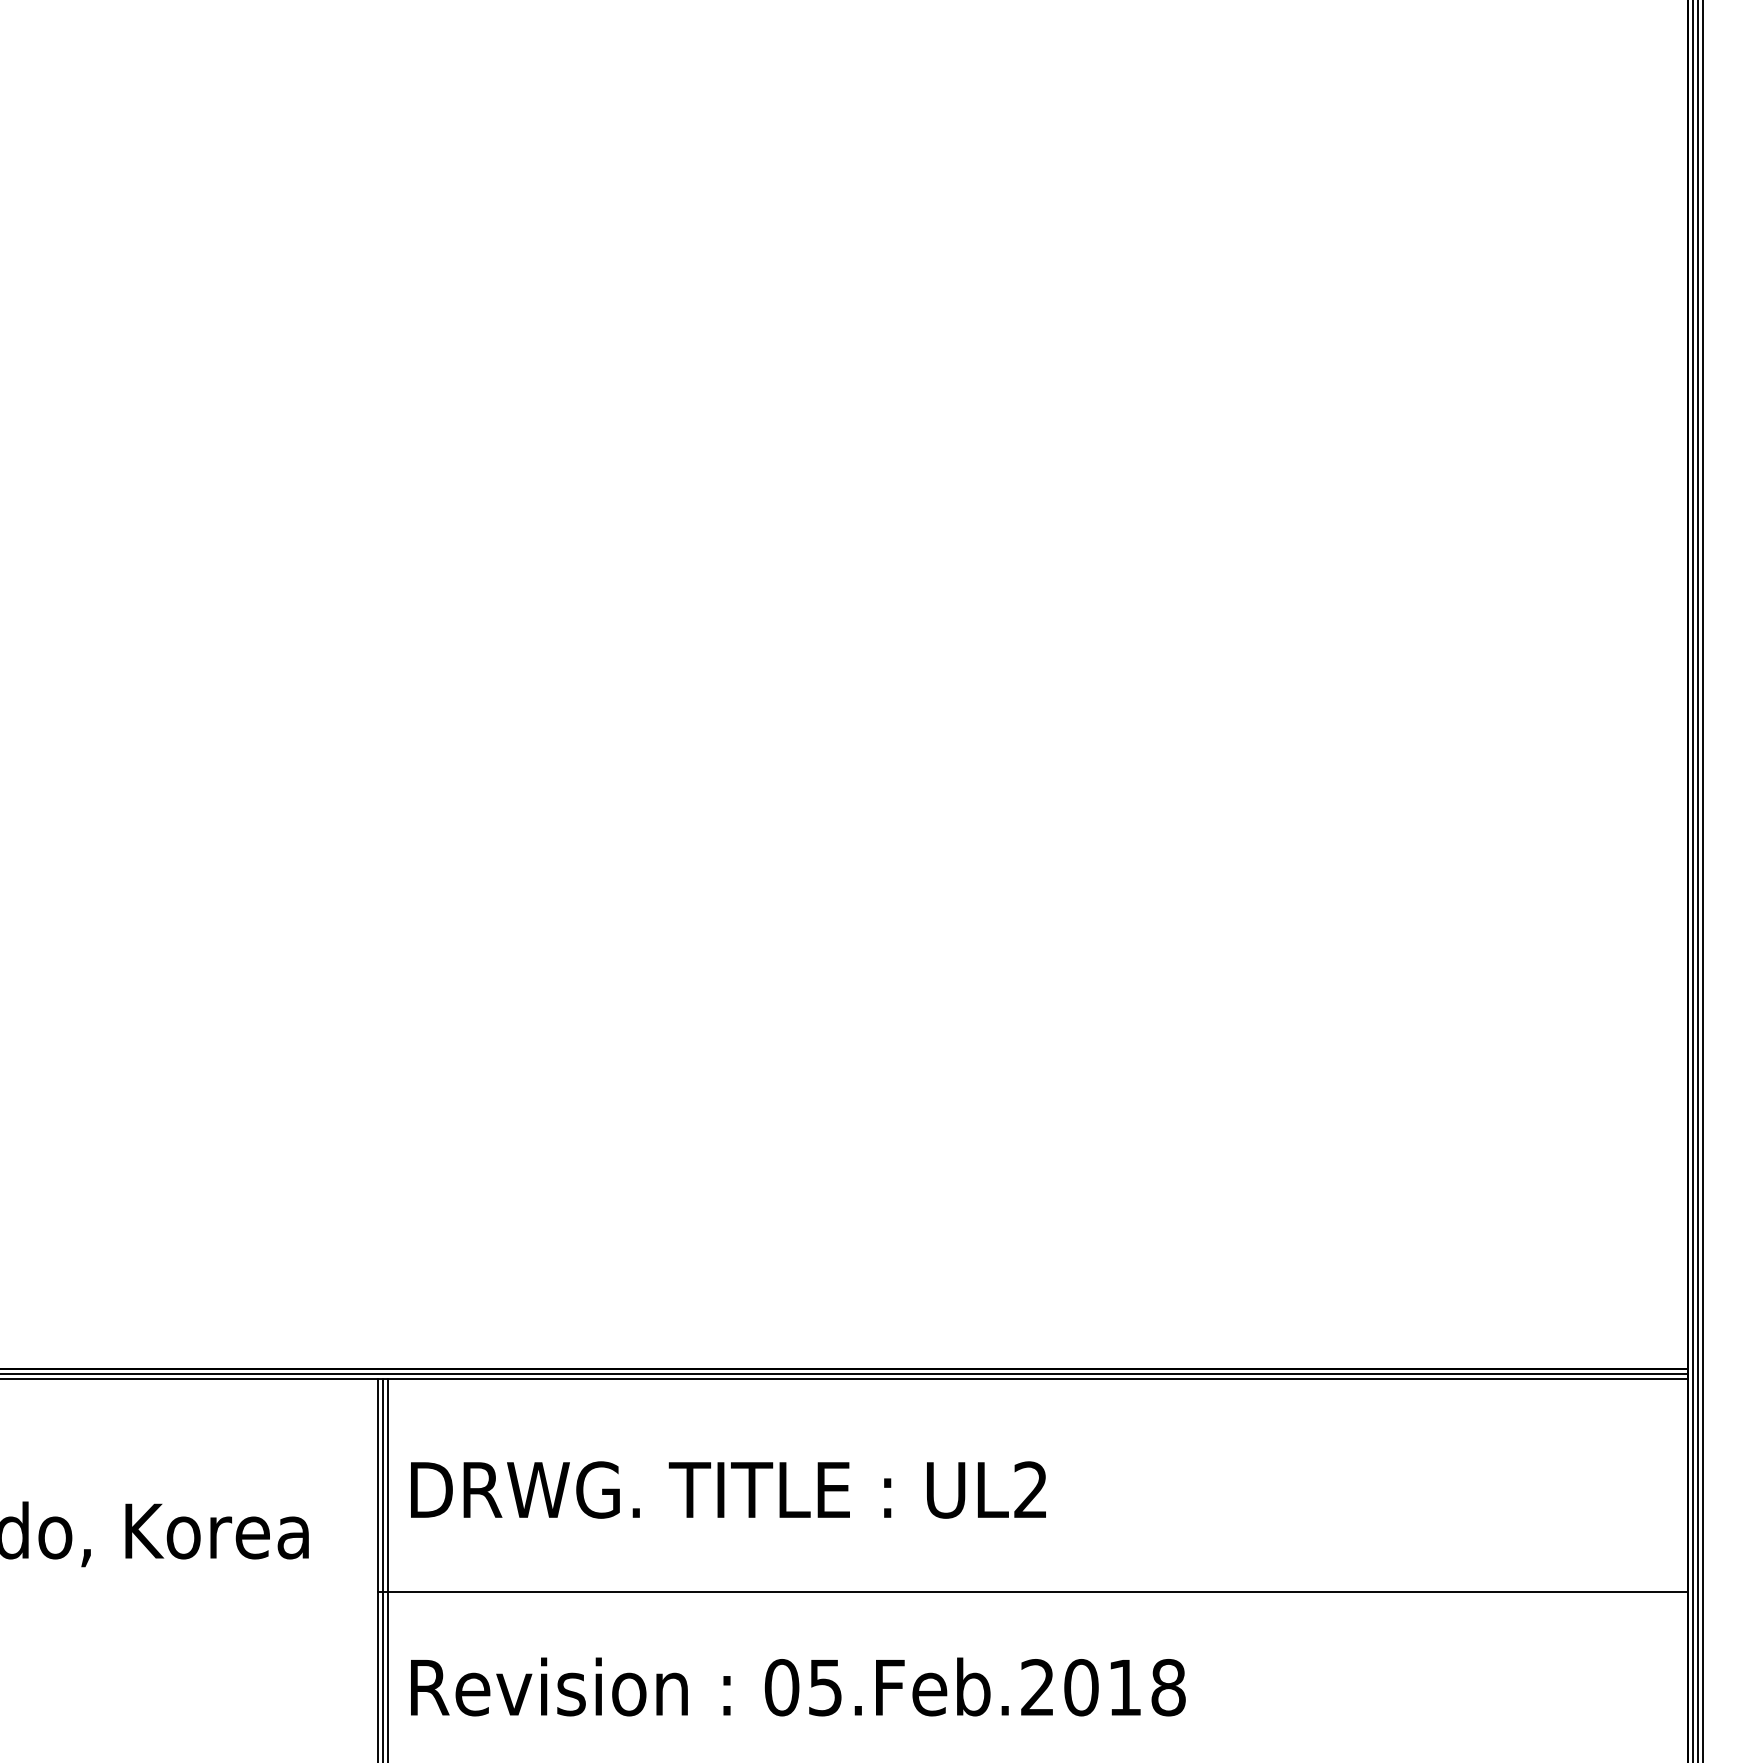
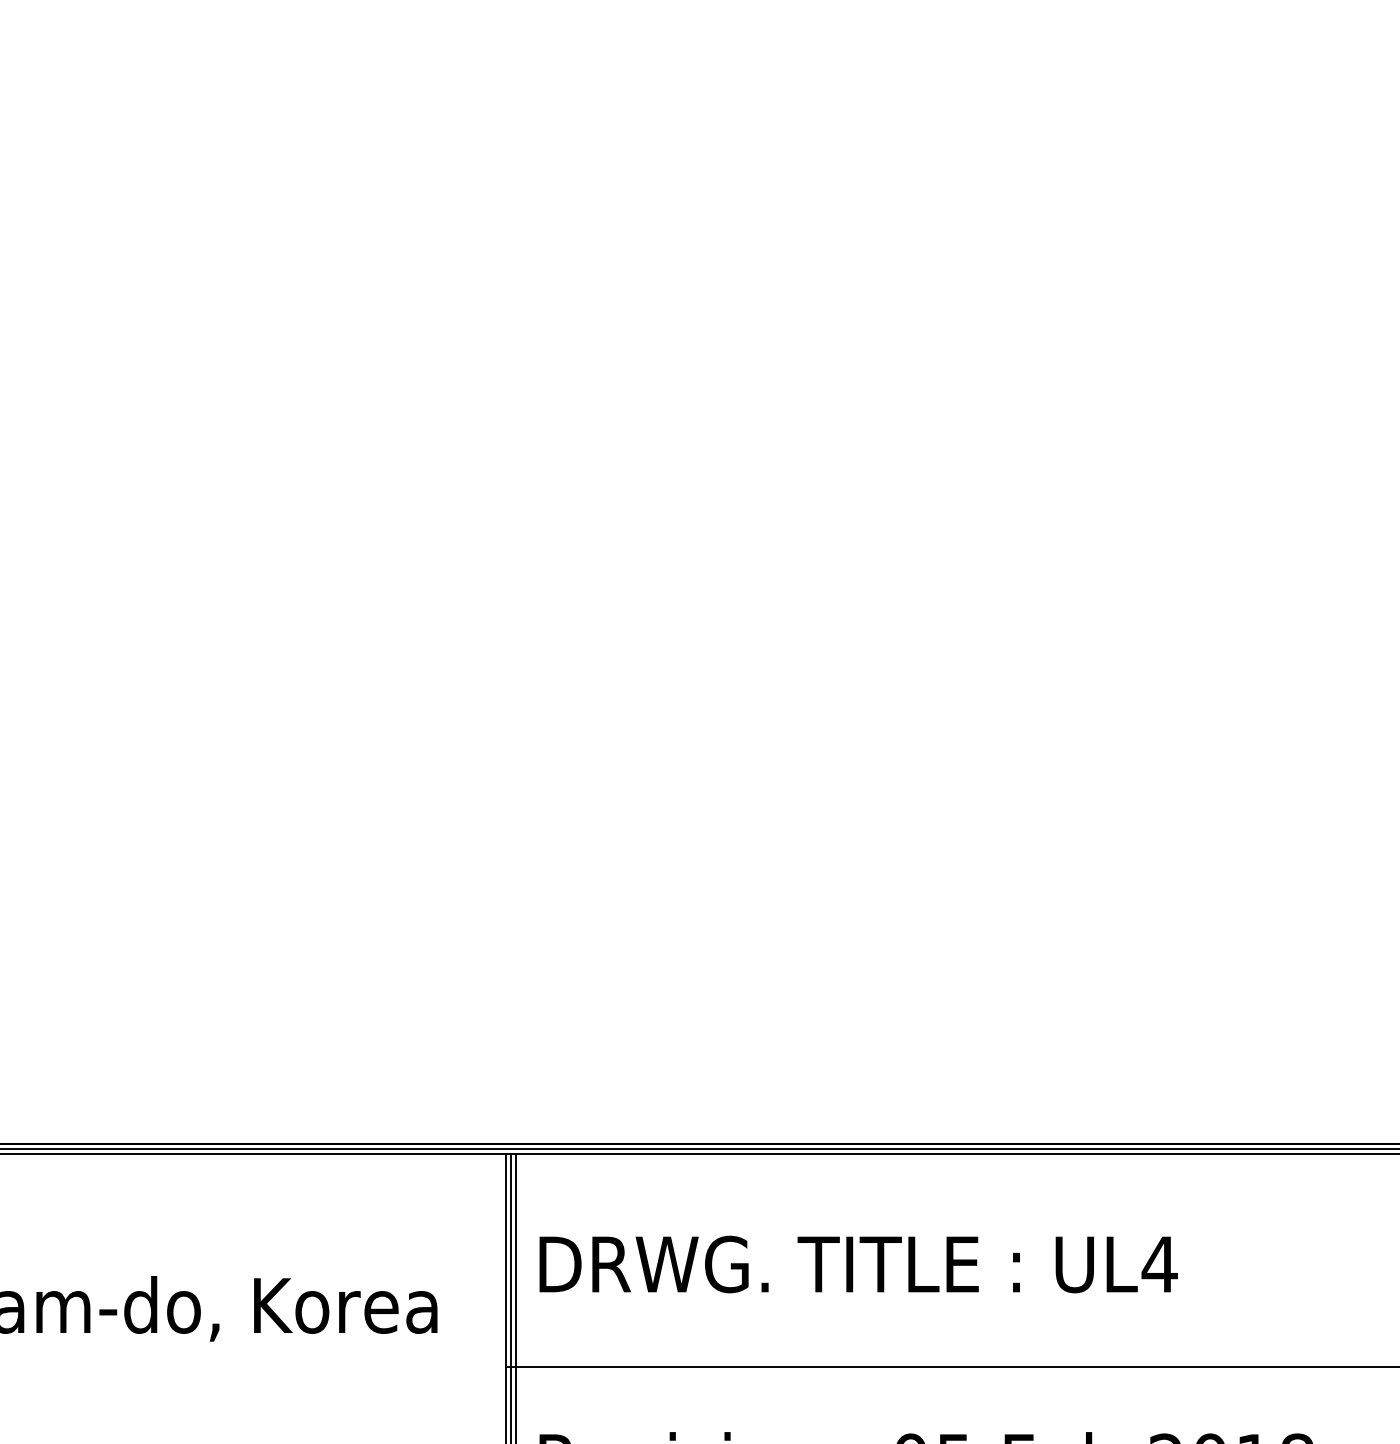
text: (1030, 1489) -> (1159, 1263), UL2 -> UL4

